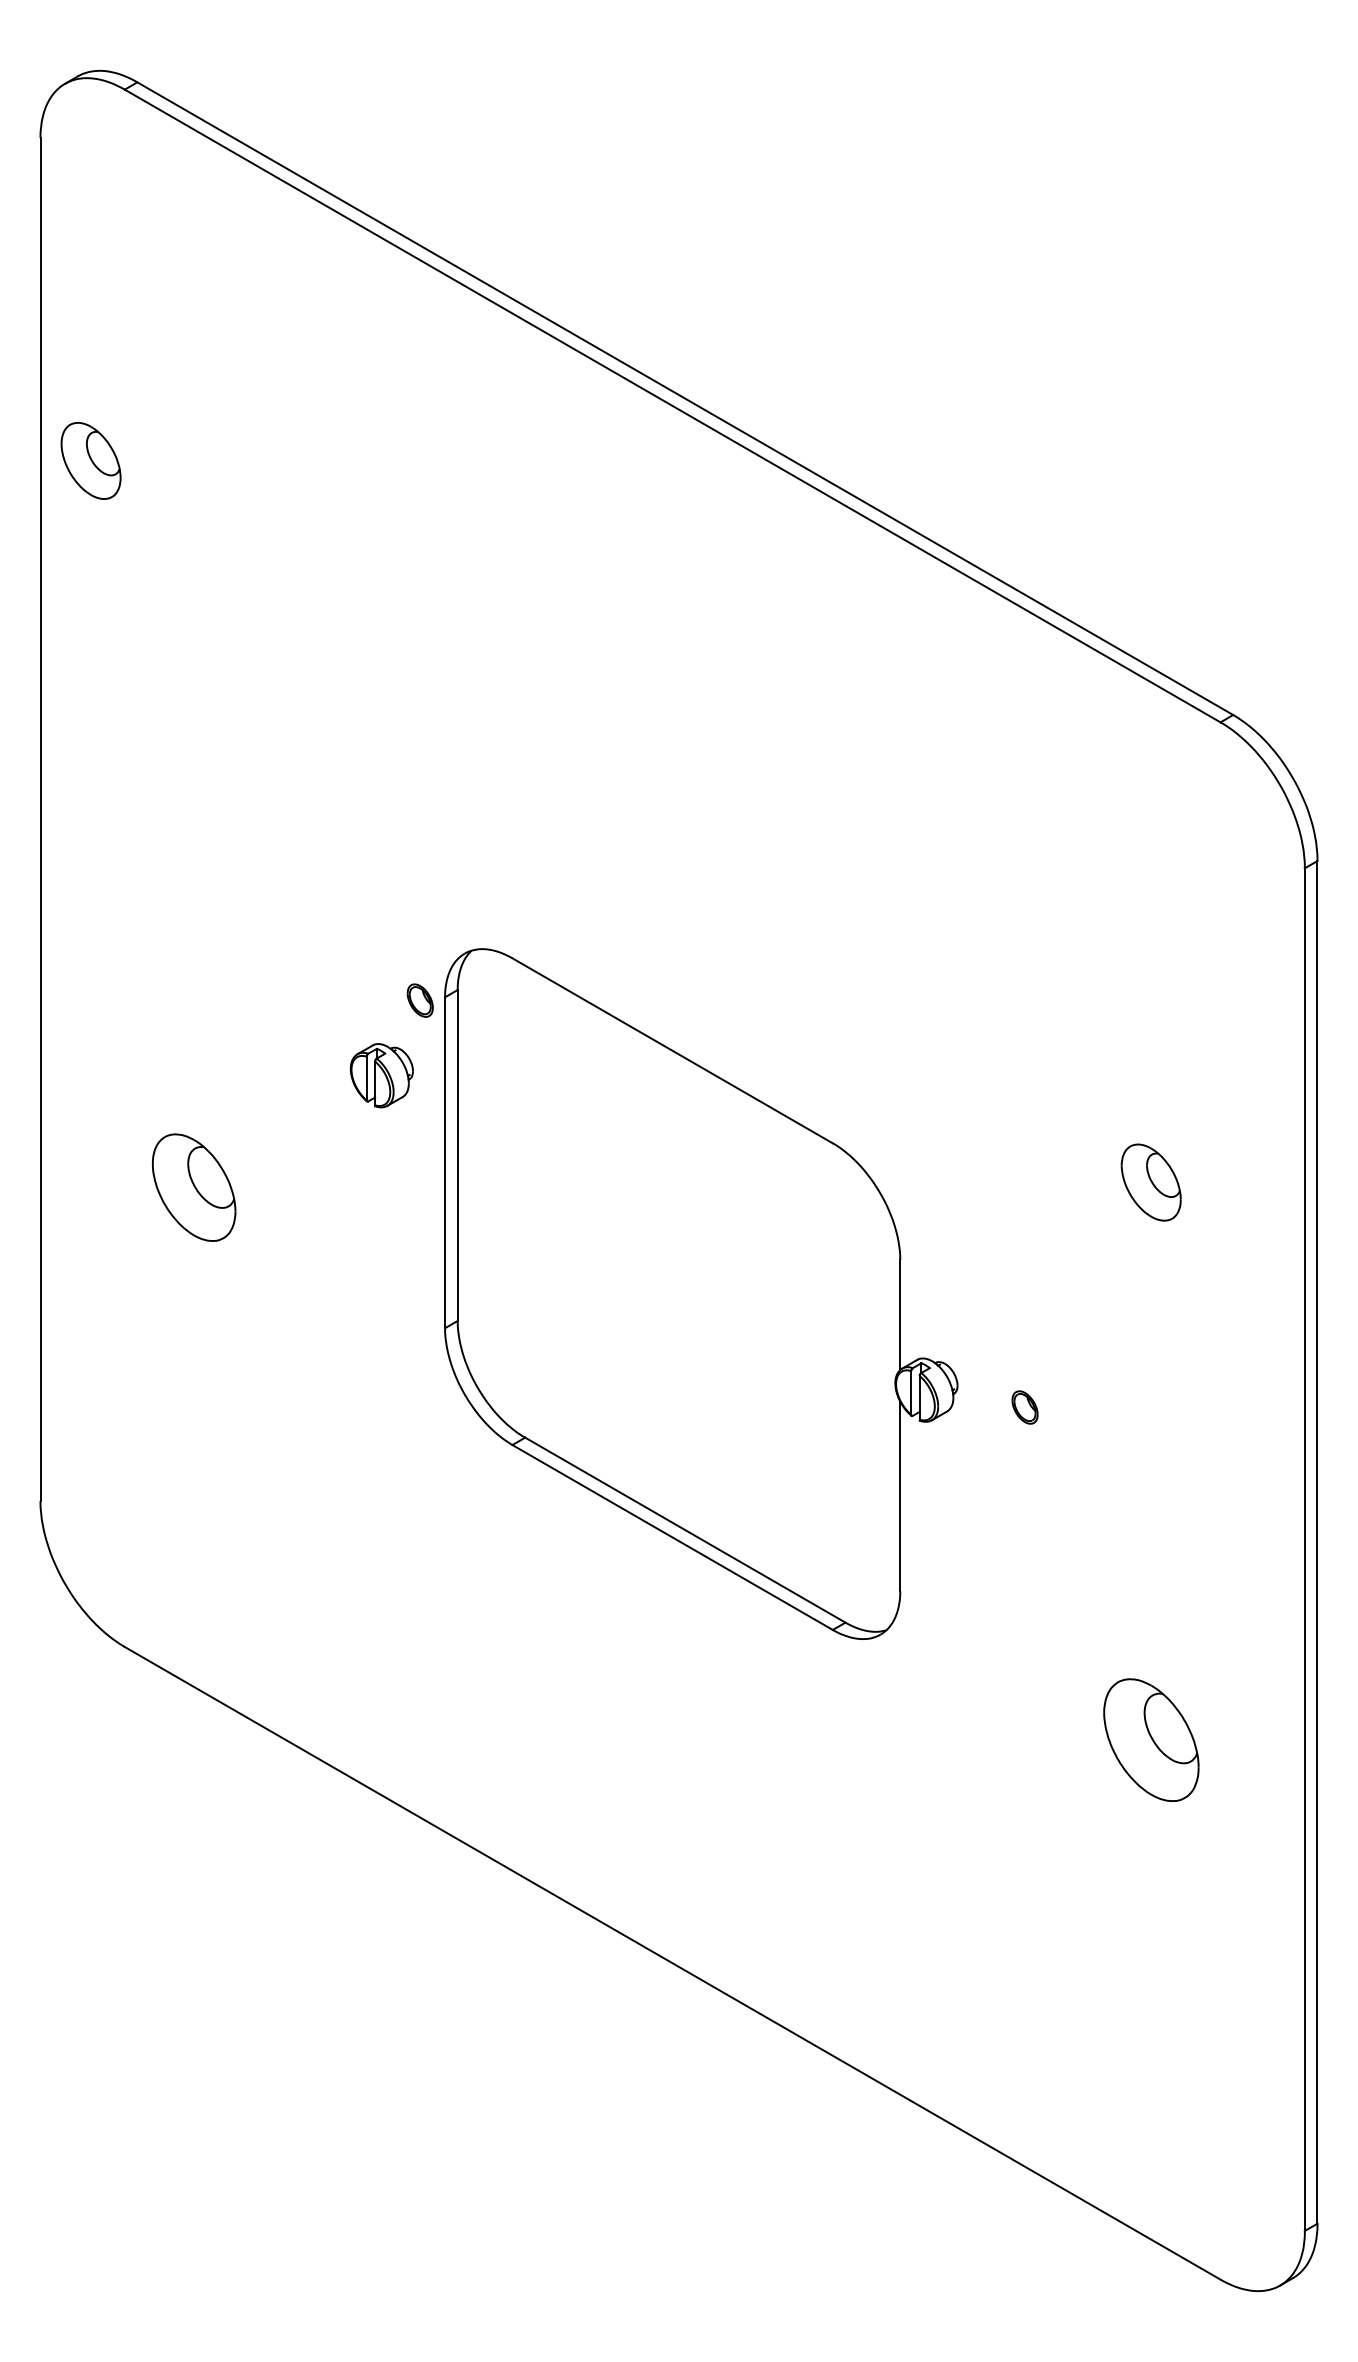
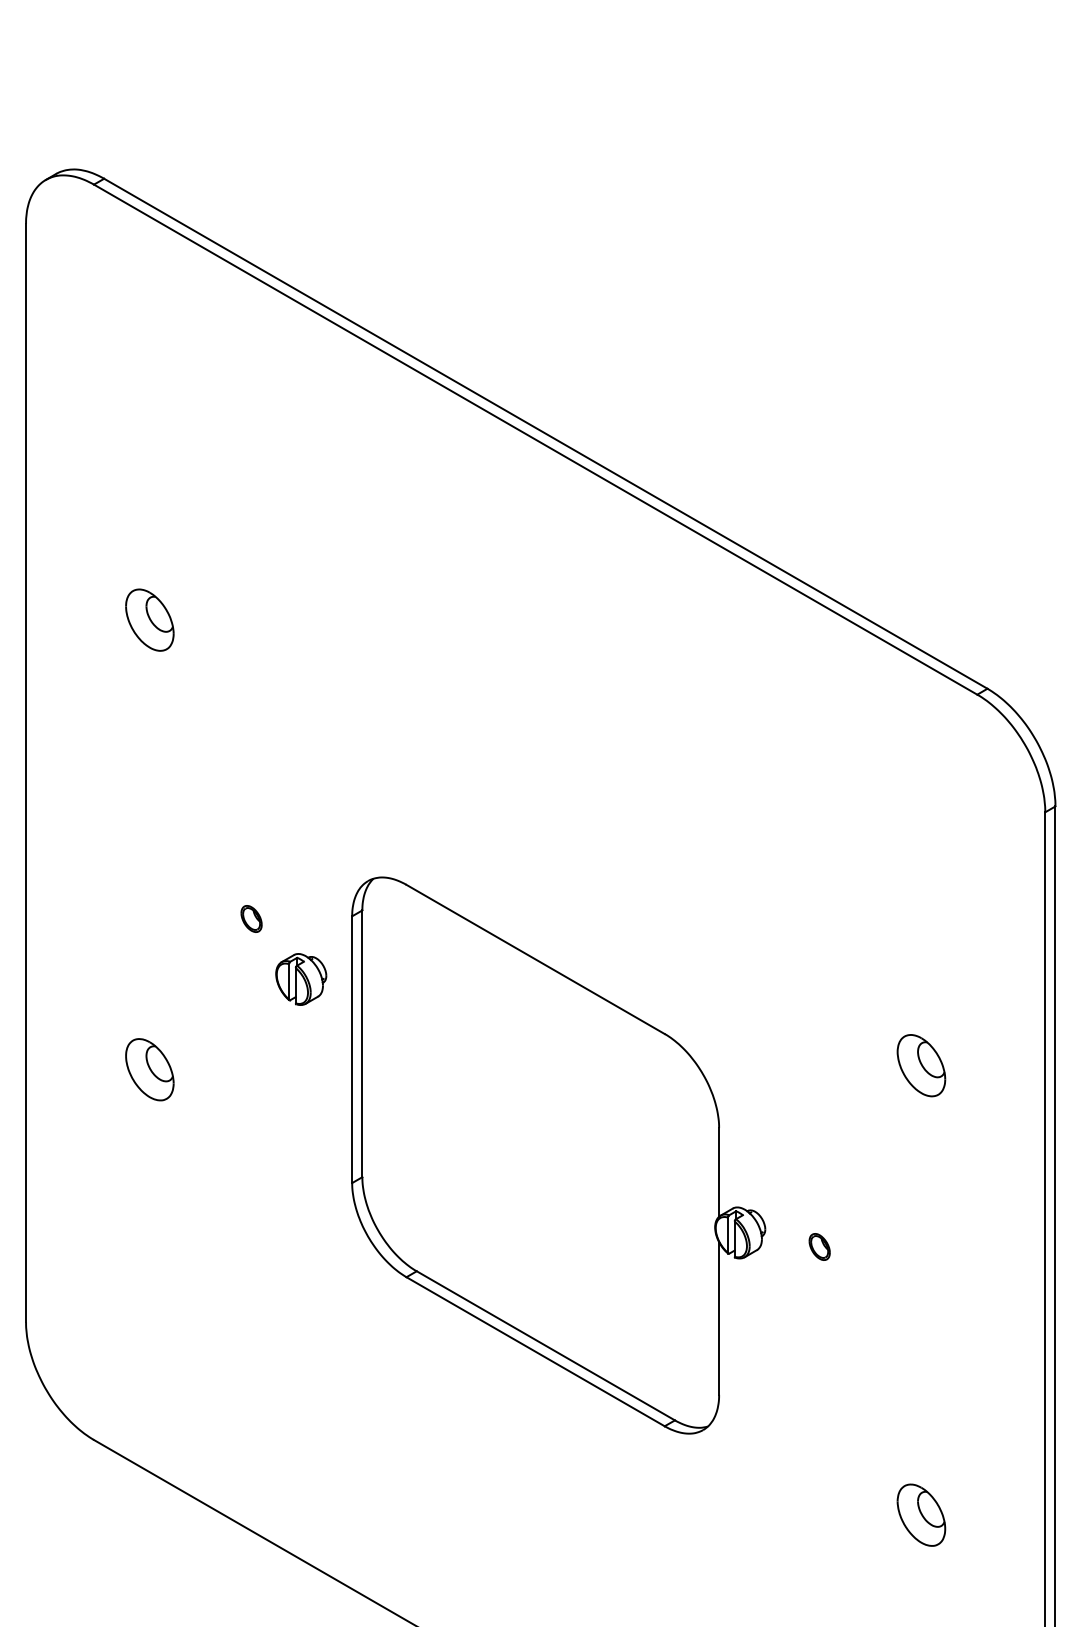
part: (90, 460) -> (149, 619), moved
part: (419, 1000) -> (250, 918), moved
part: (193, 1187) -> (149, 1069), size x0.71
part: (1150, 1740) -> (920, 1515), size x0.62

